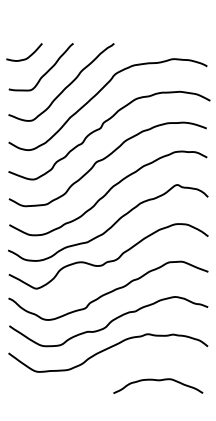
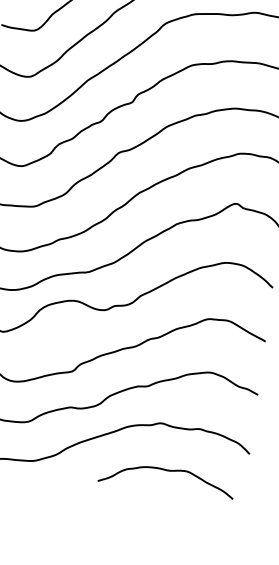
curve: (158, 381) -> (168, 472), moved

